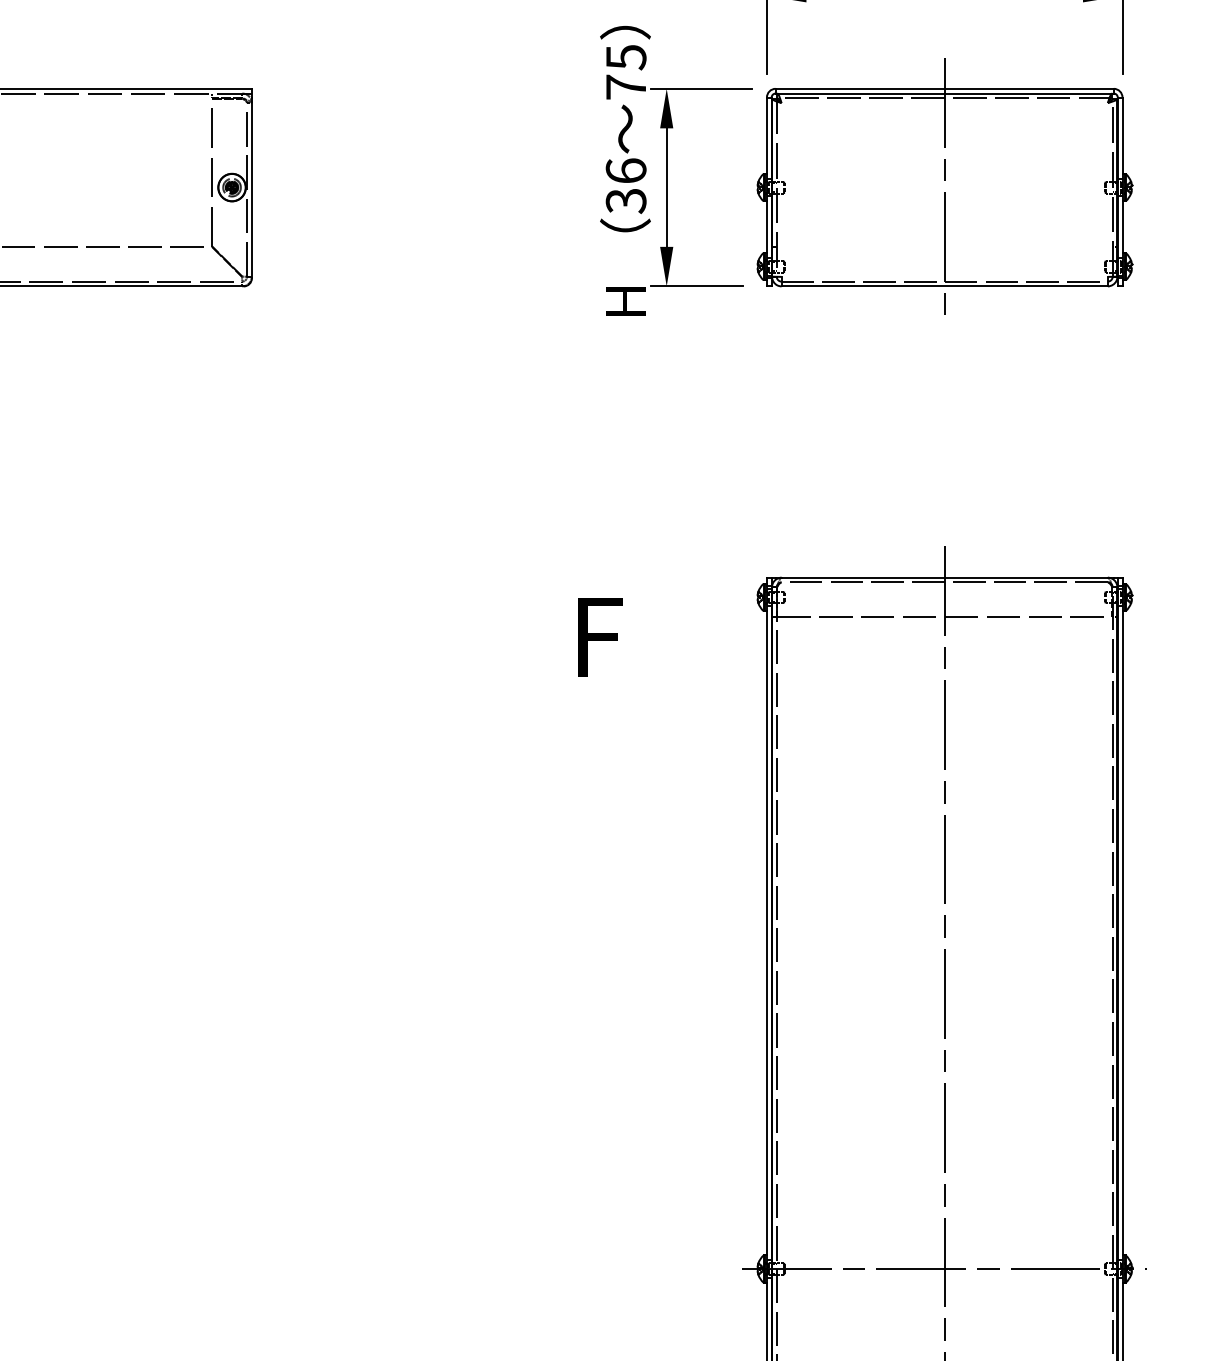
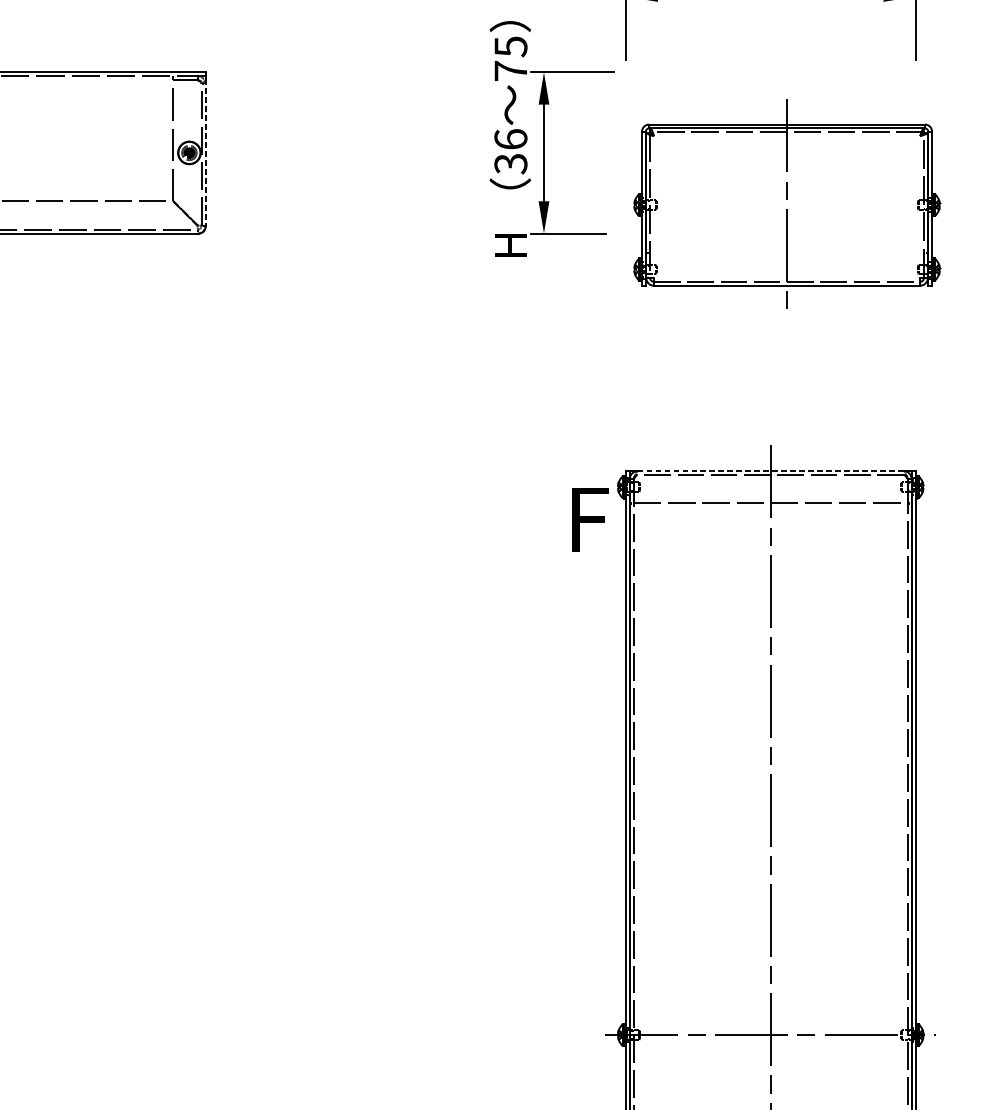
part: (944, 186) -> (786, 204), moved
line: (251, 188) -> (205, 153), solid -> dashed
line: (945, 577) -> (771, 470), solid -> dashed
text: (600, 637) -> (590, 519), moved

